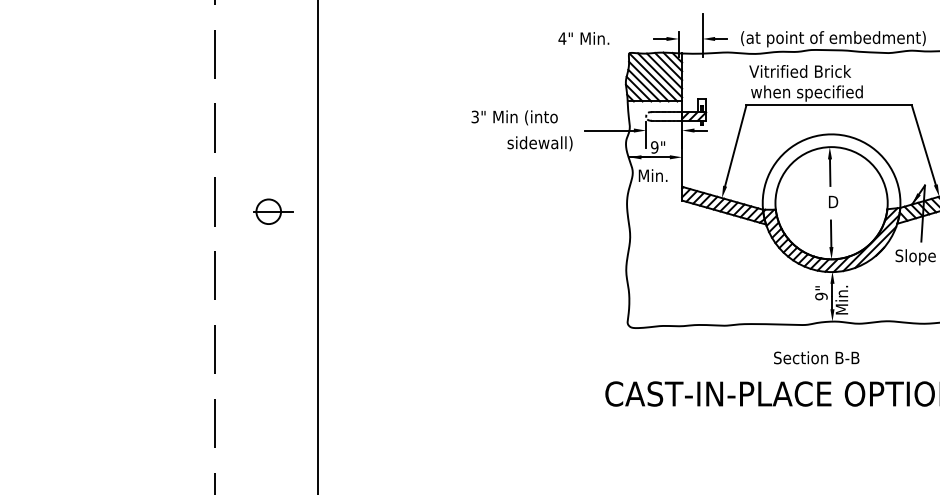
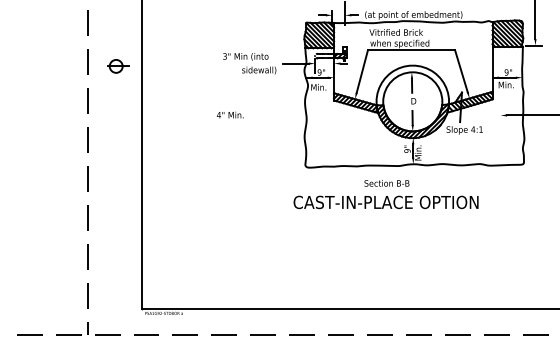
text: (584, 37) -> (230, 114), moved
part: (273, 211) -> (118, 66), moved
text: (815, 358) -> (386, 183), moved

